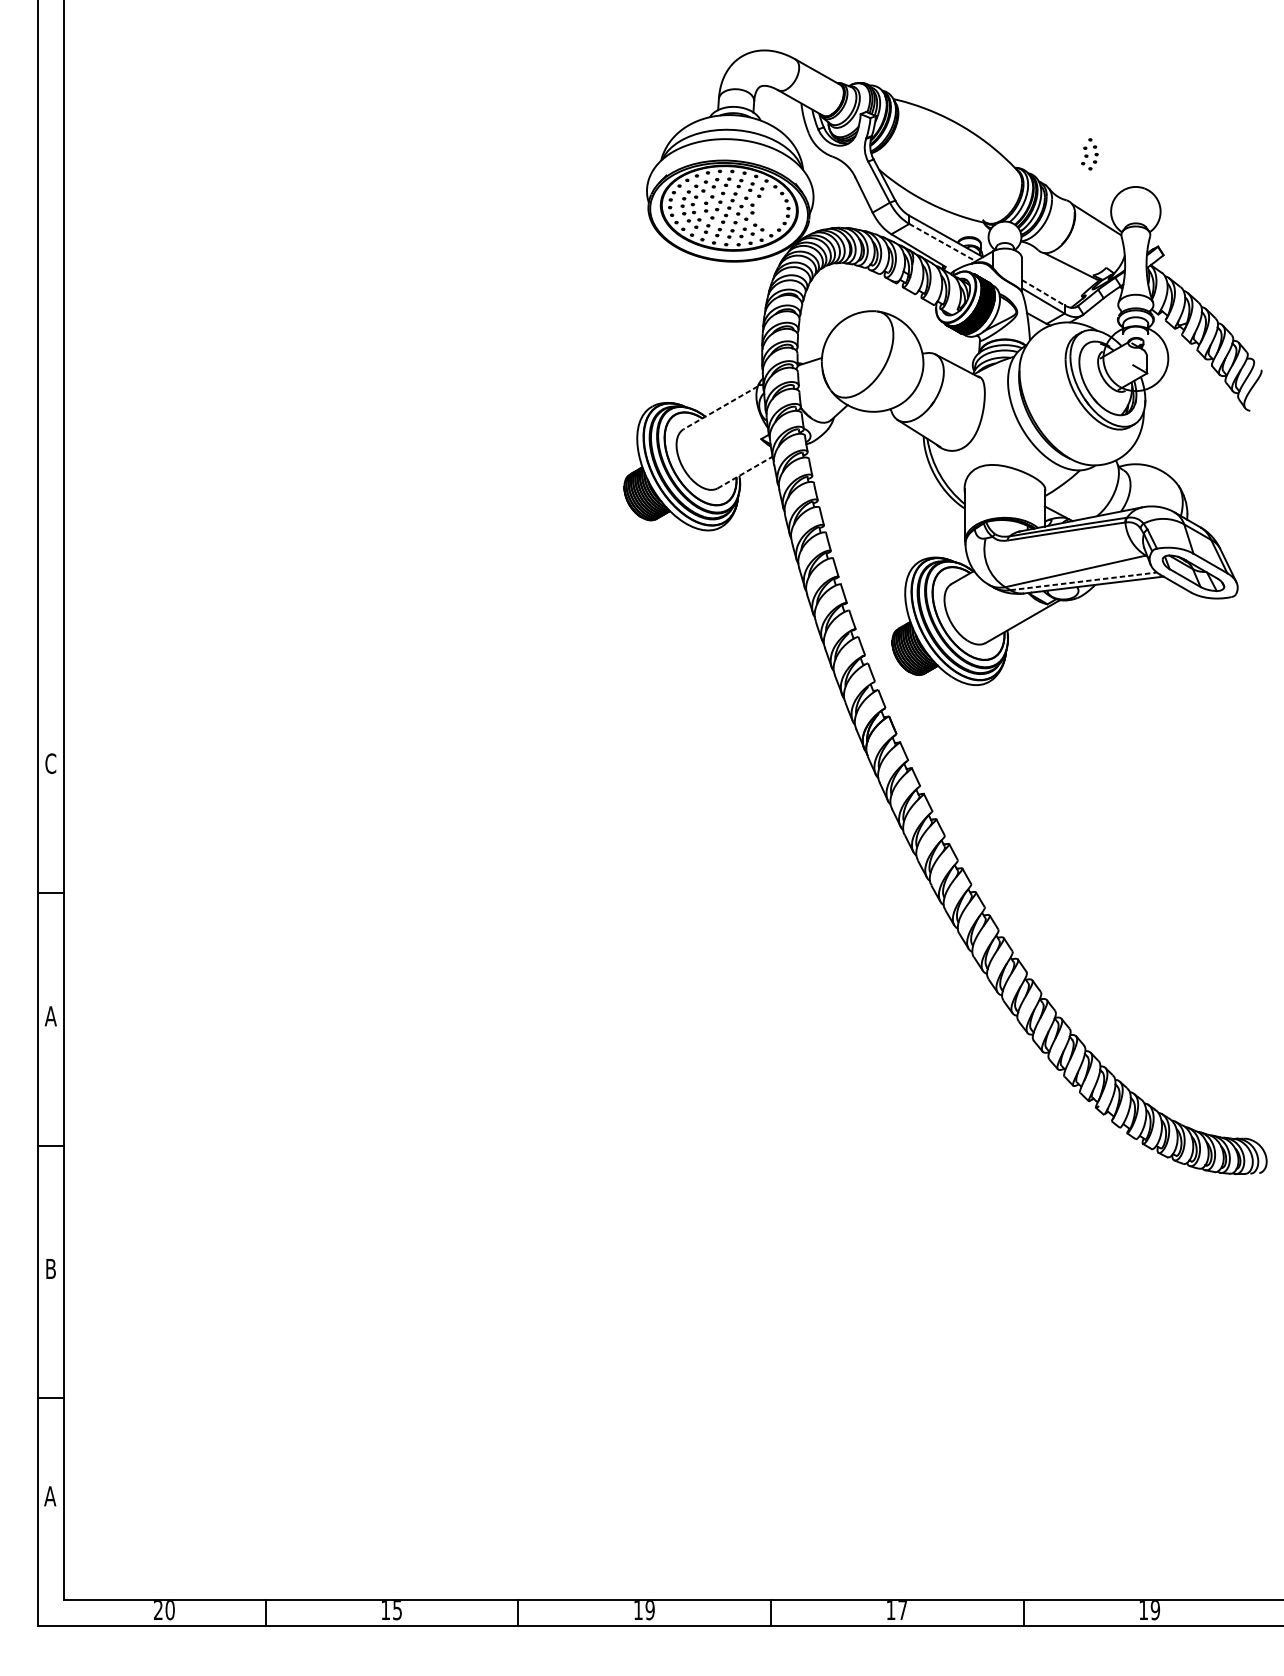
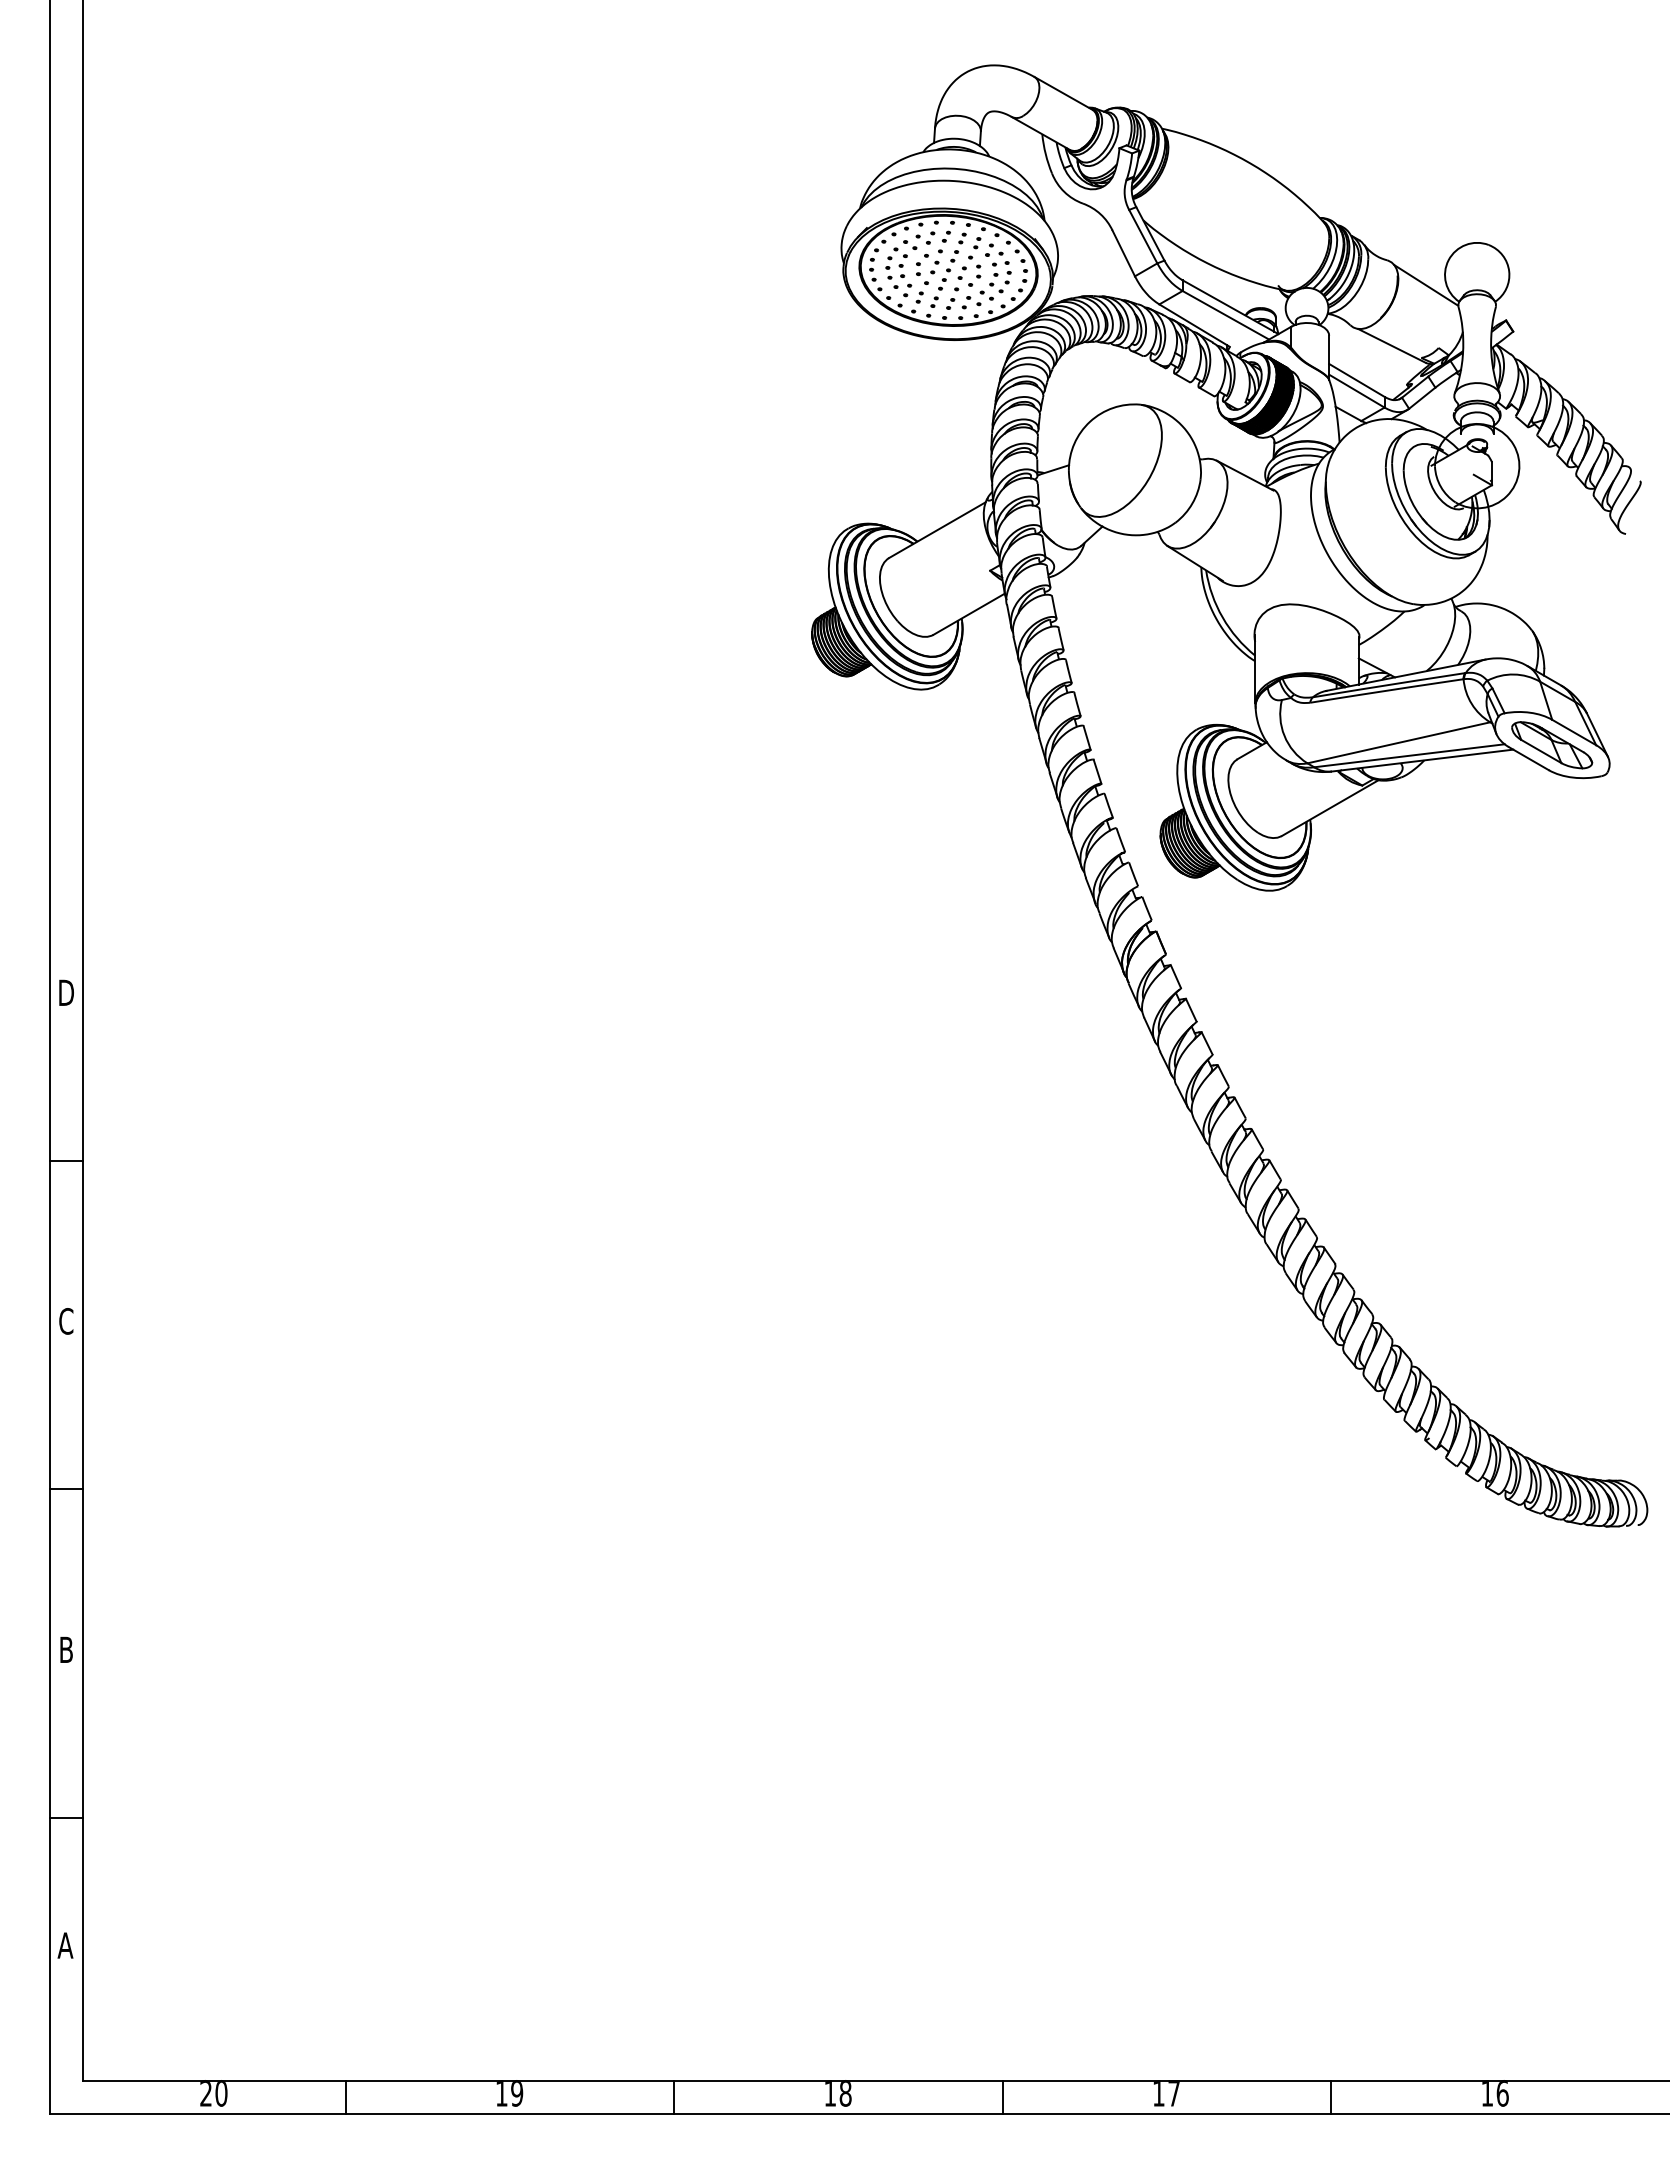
part: (1089, 154) -> (1000, 272), moved
line: (942, 242) -> (1225, 315), dashed -> solid
line: (1043, 292) -> (1357, 380), dashed -> solid
line: (720, 408) -> (937, 530), dashed -> solid
line: (745, 471) -> (969, 613), dashed -> solid
line: (1083, 581) -> (1409, 755), dashed -> solid
text: (51, 763) -> (66, 992), C -> D
text: (51, 1016) -> (66, 1321), A -> C
text: (397, 1610) -> (517, 2094), 15 -> 19
text: (650, 1610) -> (845, 2094), 19 -> 18
text: (1155, 1610) -> (1502, 2094), 19 -> 16

